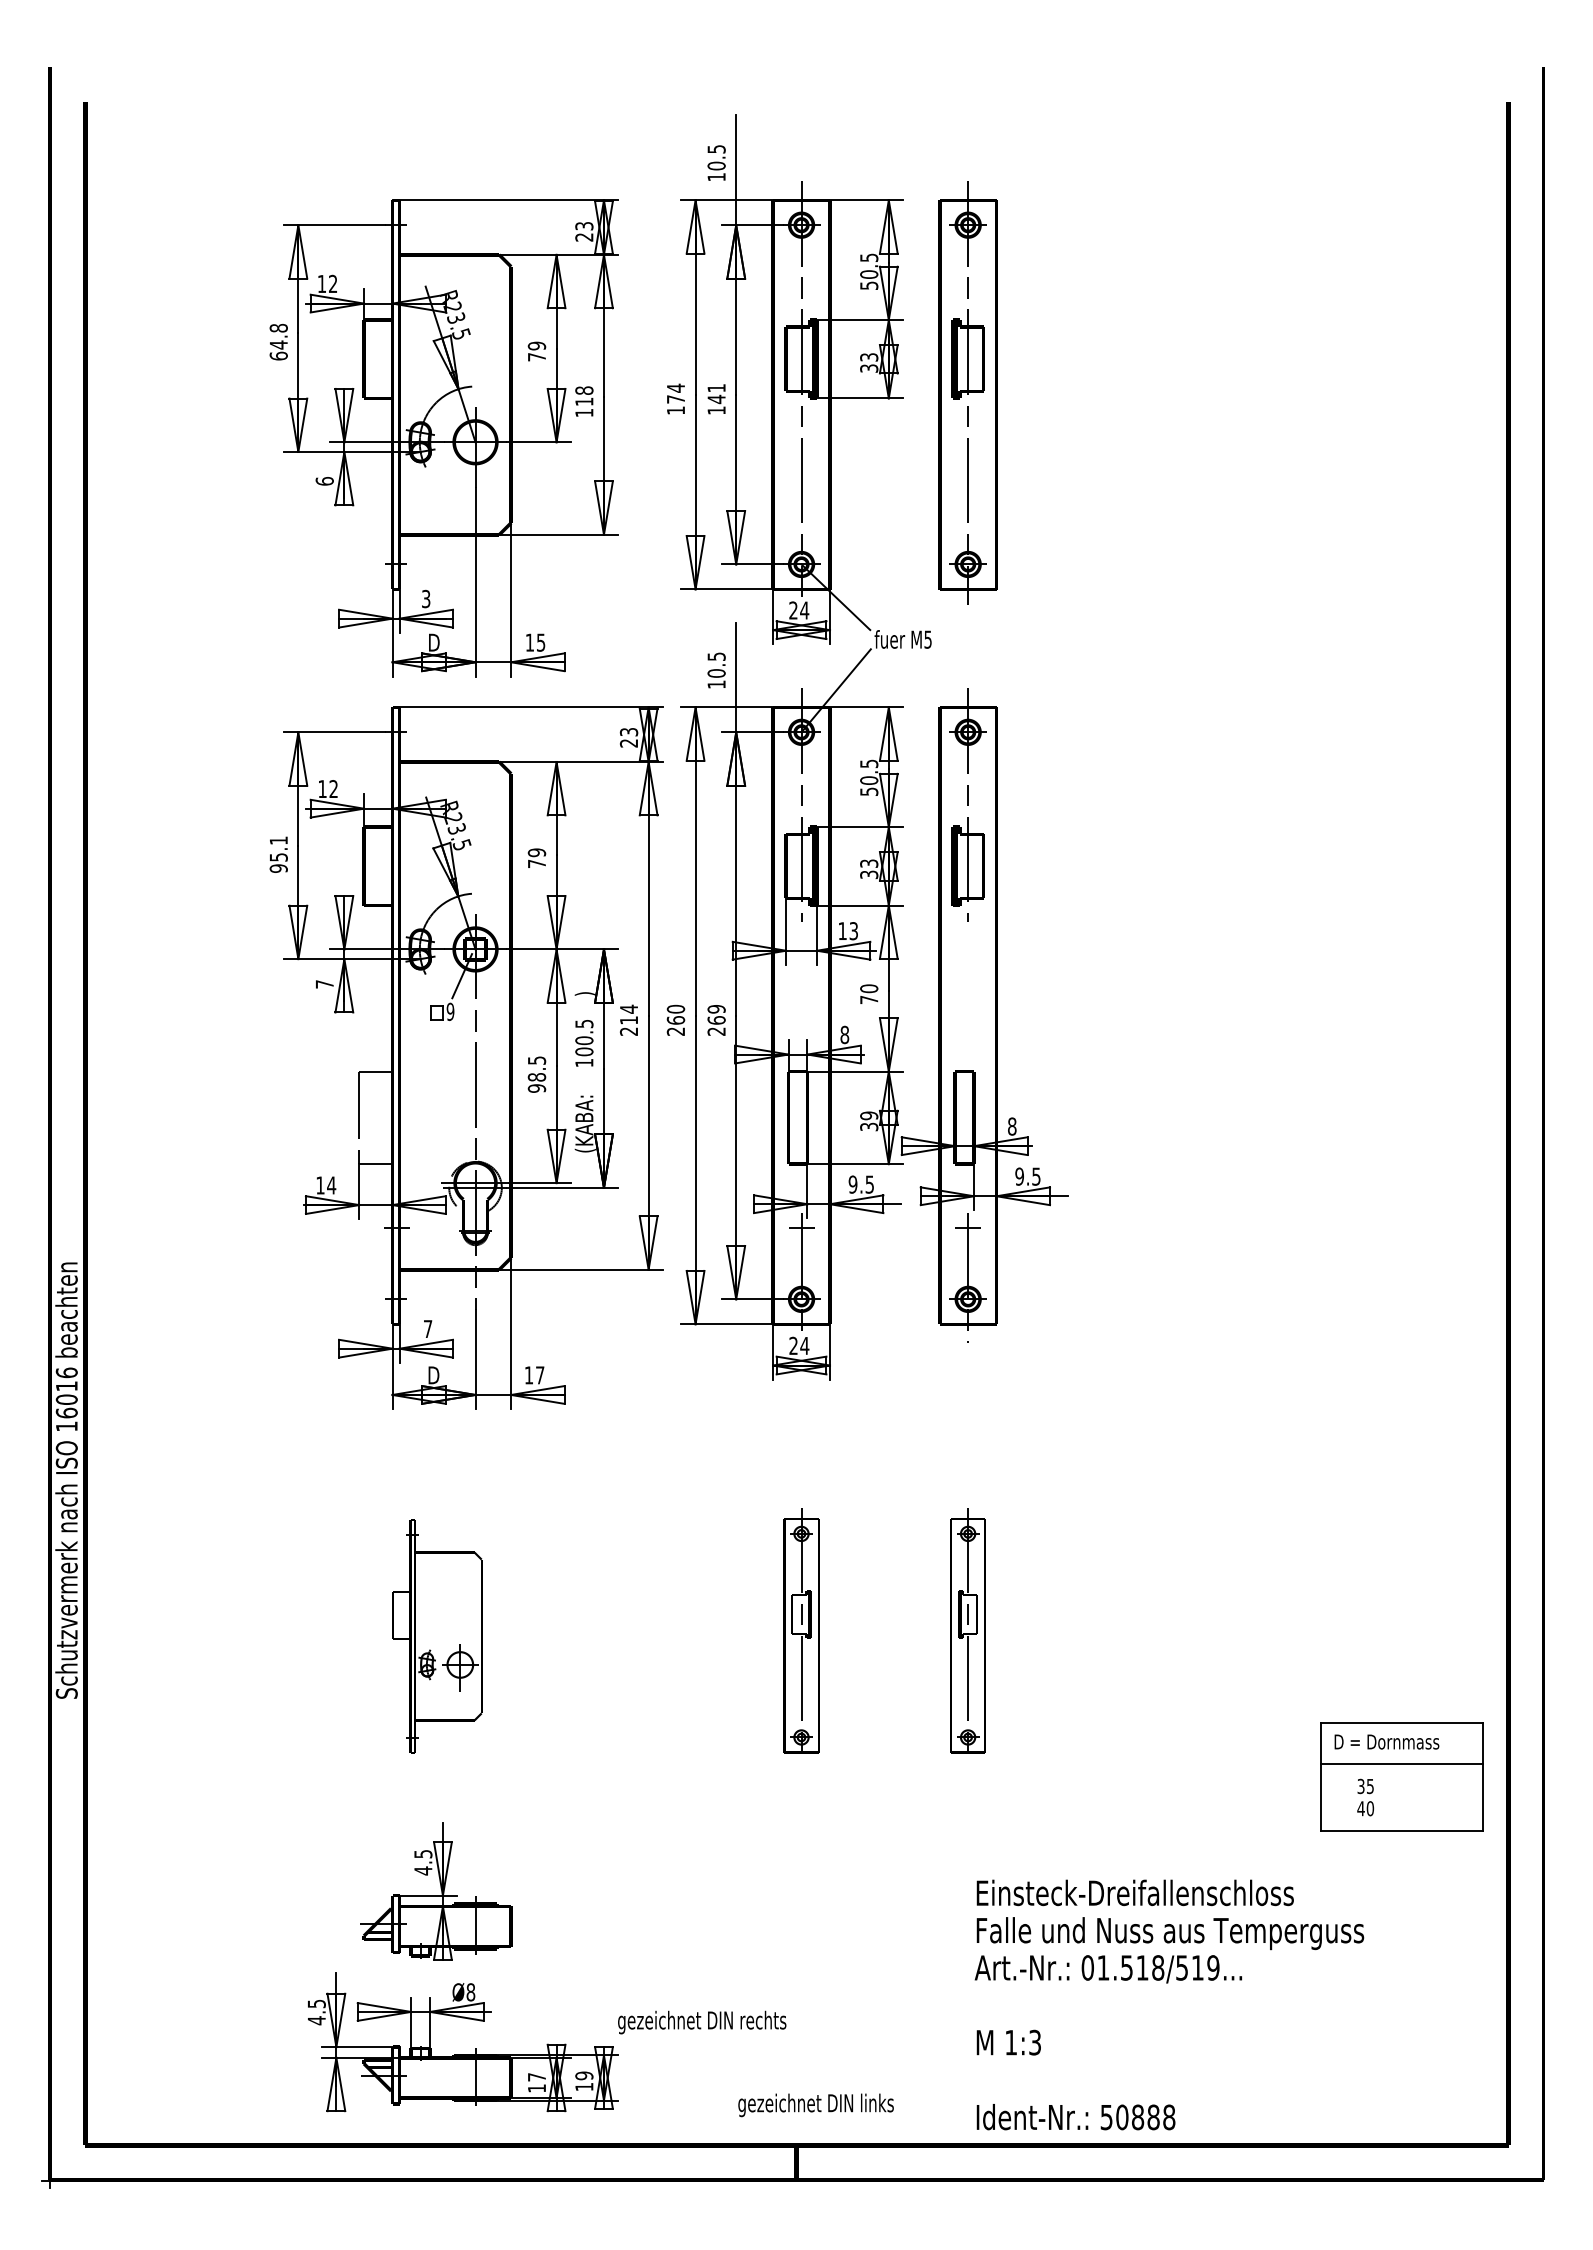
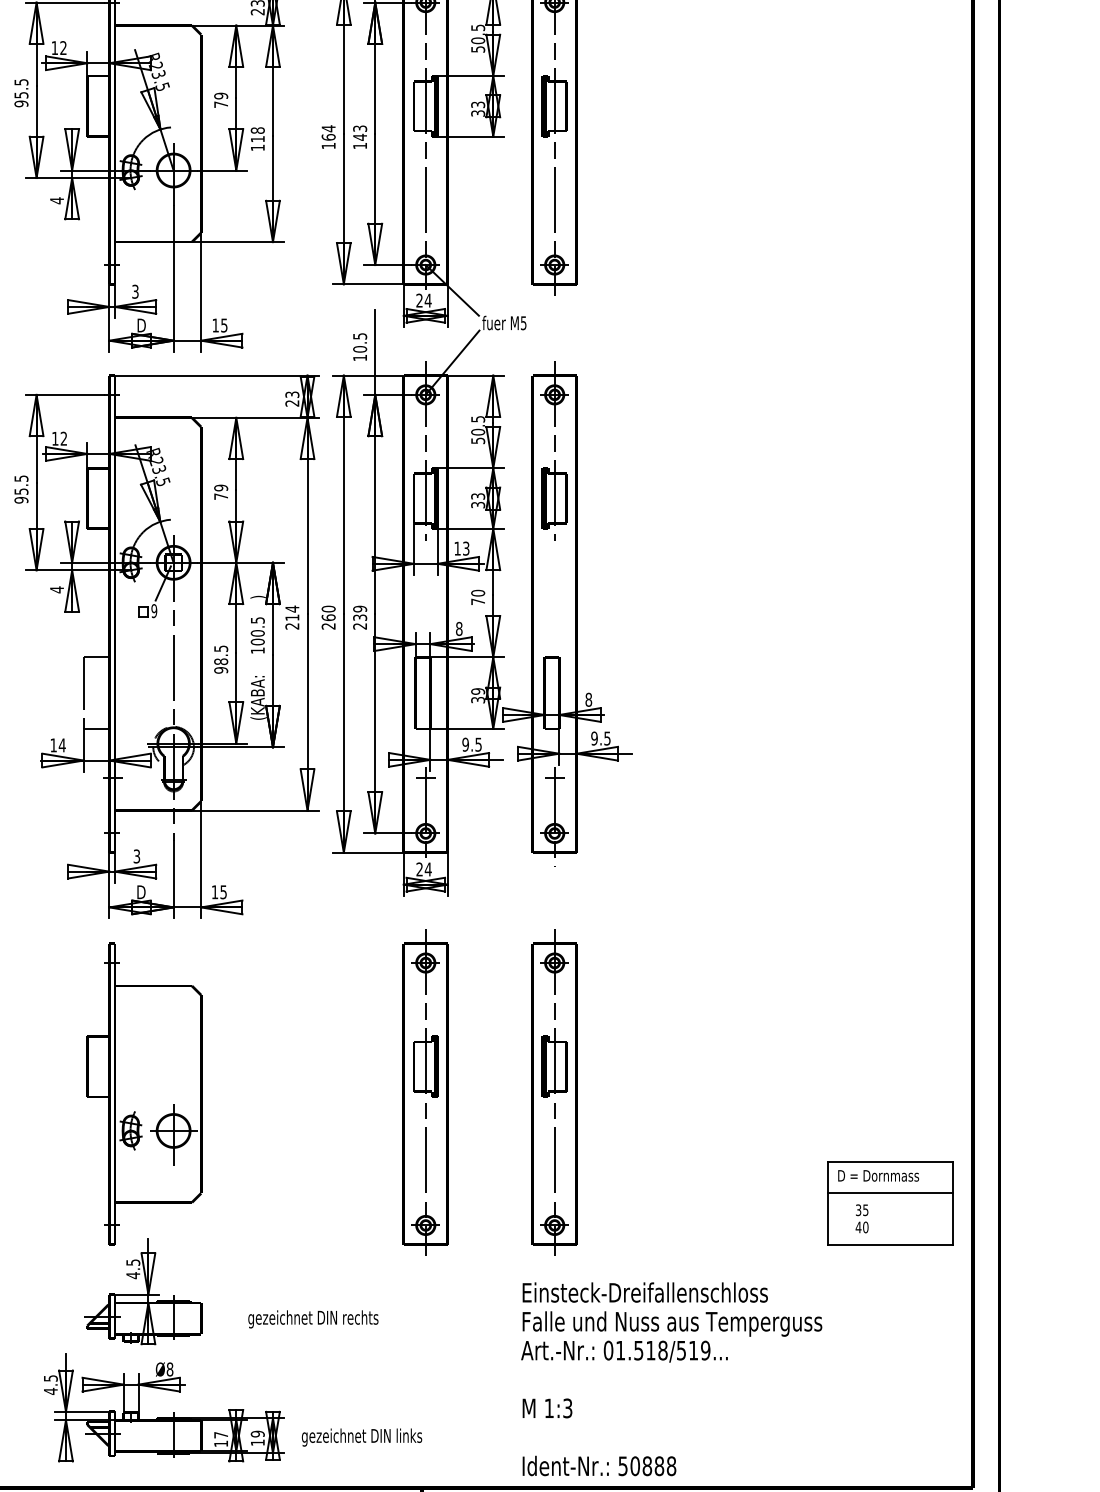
text: (278, 341) -> (21, 92), 64.8 -> 95.5
text: (716, 388) -> (360, 128), 141 -> 143
text: (675, 399) -> (328, 137), 174 -> 164
text: (324, 481) -> (56, 200), 6 -> 4
text: (278, 840) -> (21, 478), 95.1 -> 95.5
text: (324, 984) -> (56, 589), 7 -> 4
text: (716, 1020) -> (360, 617), 269 -> 239
text: (427, 1329) -> (136, 856), 7 -> 3
text: (540, 1375) -> (223, 892), 17 -> 15
part: (801, 1634) -> (425, 1092), size x1.67
part: (967, 1634) -> (554, 1092), size x1.67
part: (437, 1636) -> (144, 1094), size x1.67
text: (1169, 2004) -> (671, 1378), moved
text: (702, 2022) -> (313, 1319), moved
text: (815, 2105) -> (361, 1437), moved

